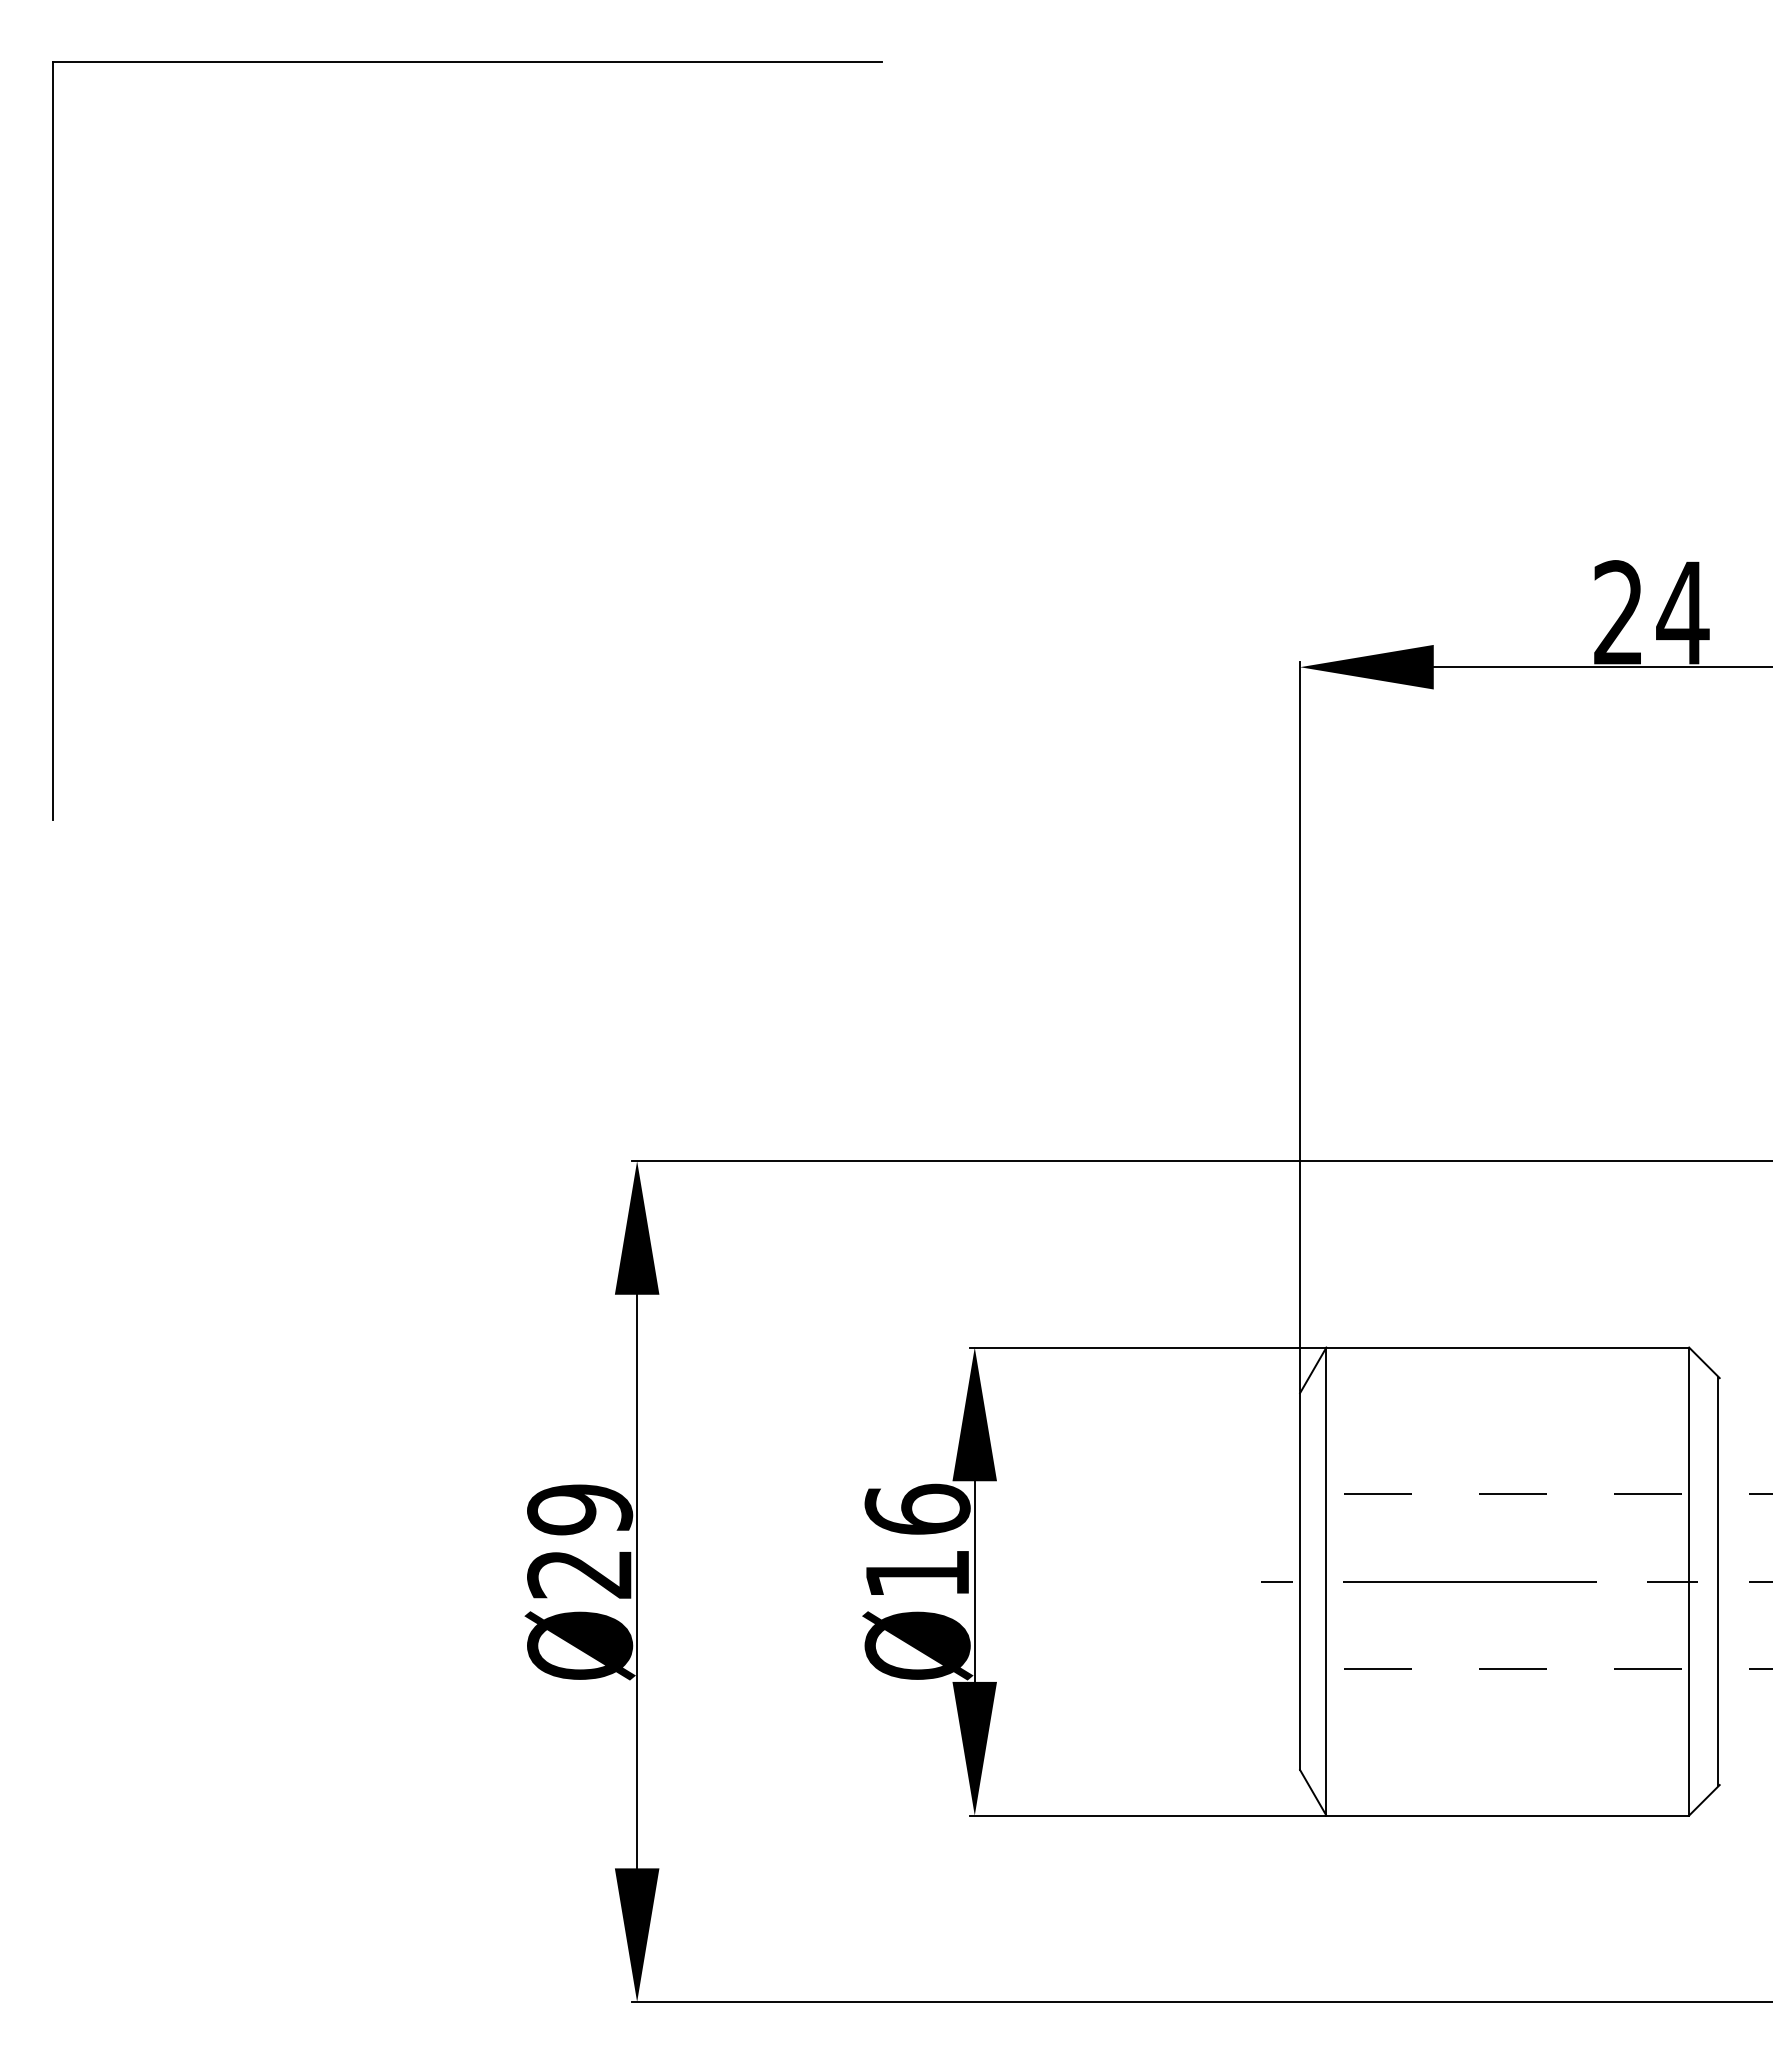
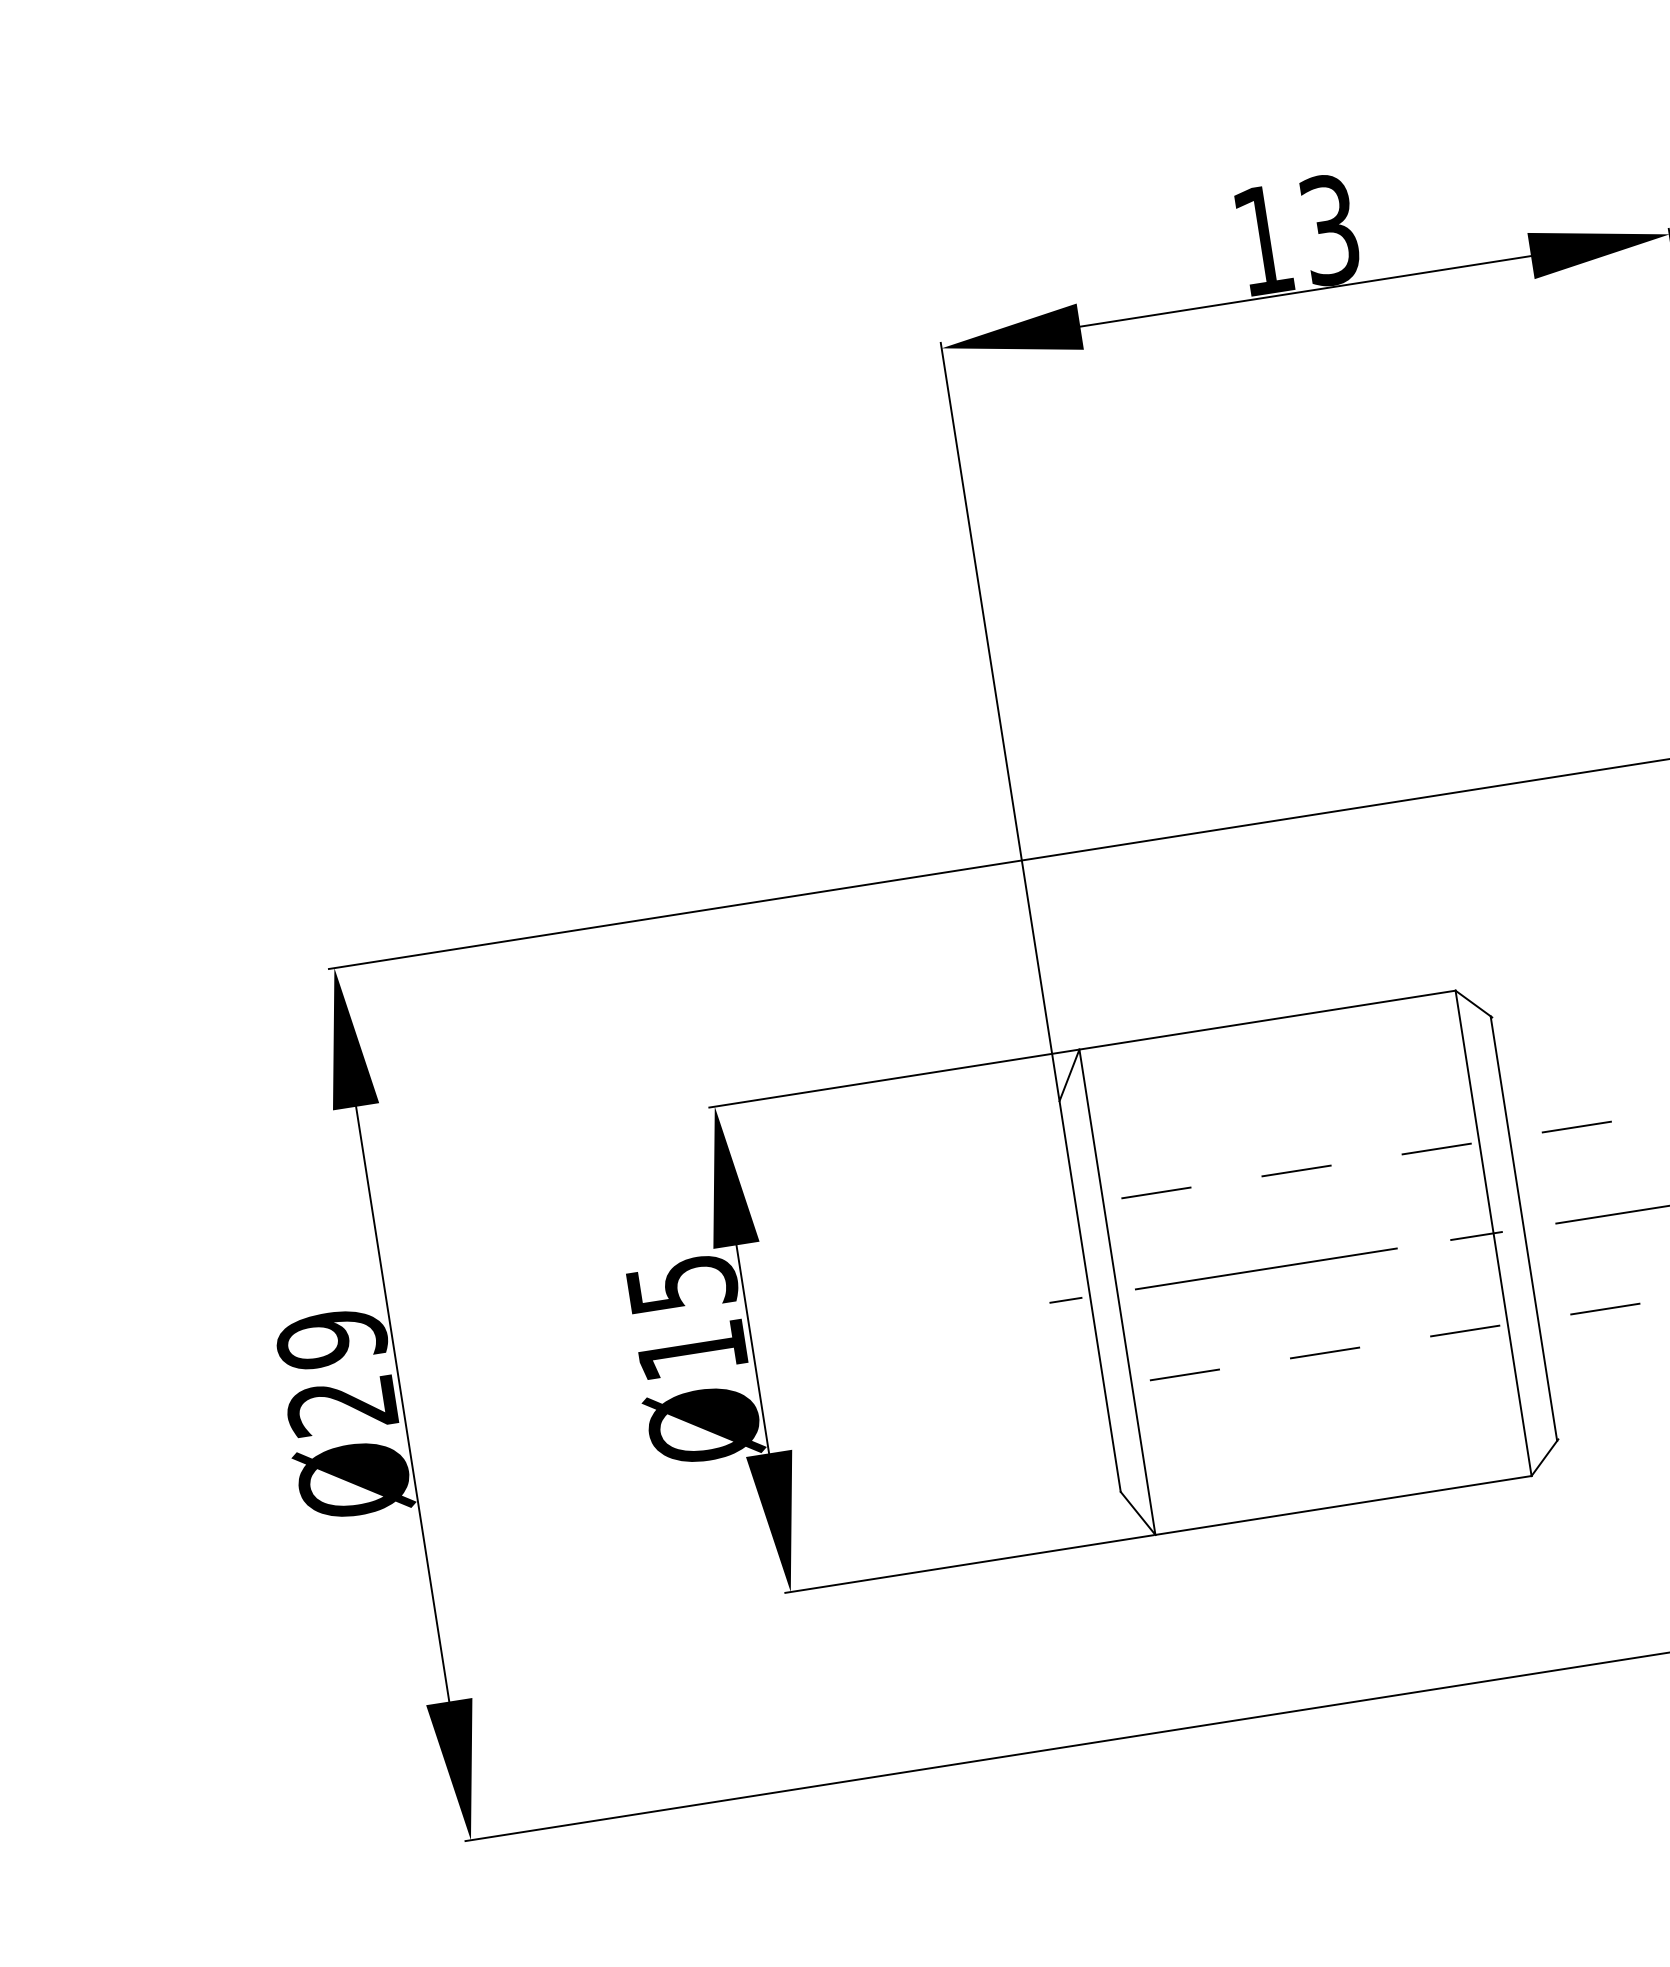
text: (1651, 612) -> (1297, 234), 24 -> 13
text: (917, 1508) -> (681, 1282), Ø16 -> Ø15

